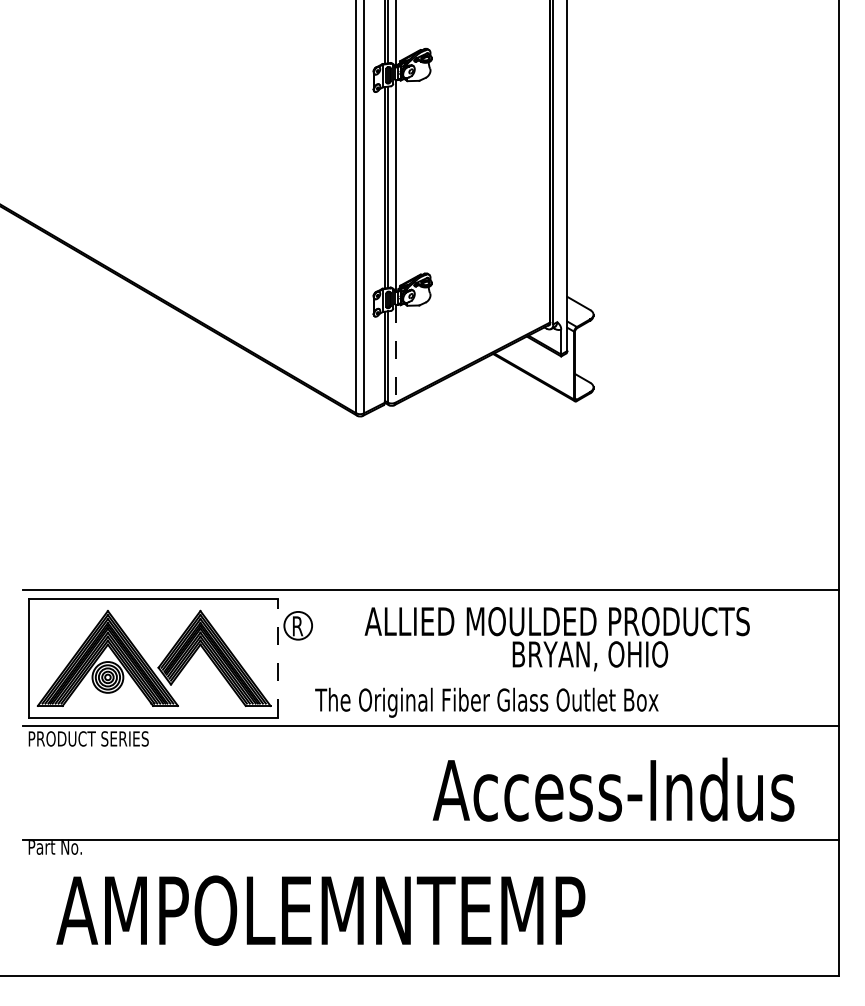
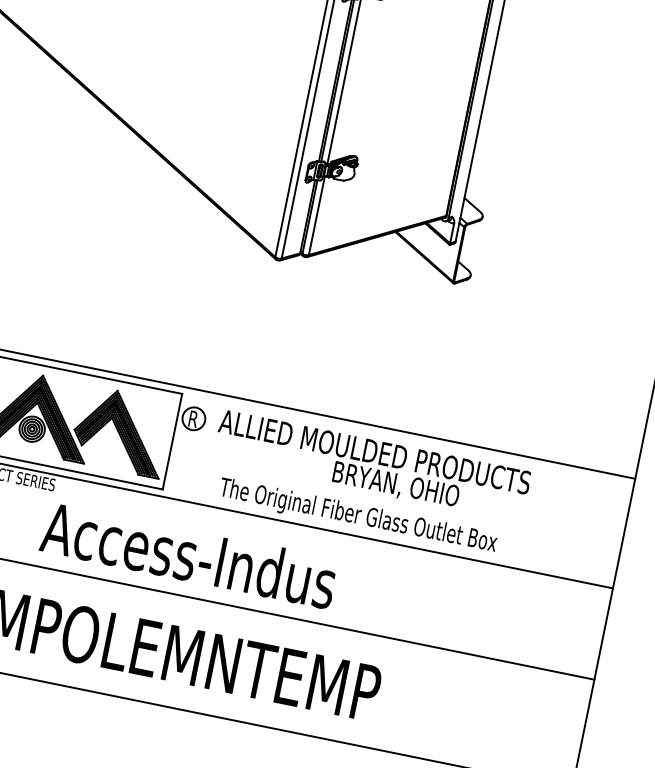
line: (395, 353) -> (316, 215), dashed -> solid
text: (556, 639) -> (371, 466), moved
line: (278, 657) -> (172, 441), dashed -> solid
text: (486, 702) -> (357, 516), moved
text: (613, 789) -> (189, 555), moved

